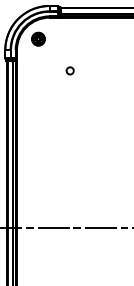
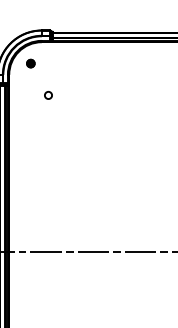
part: (38, 38) -> (30, 63), size x0.6
circle: (70, 70) -> (48, 95), moved

